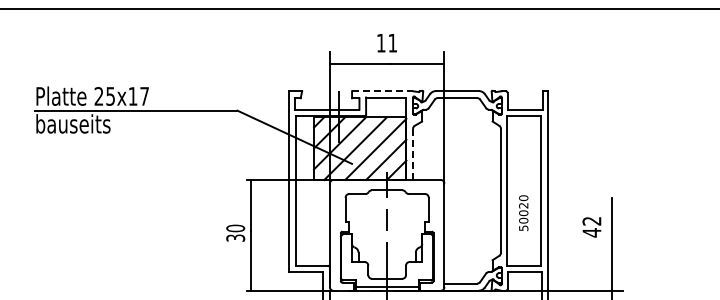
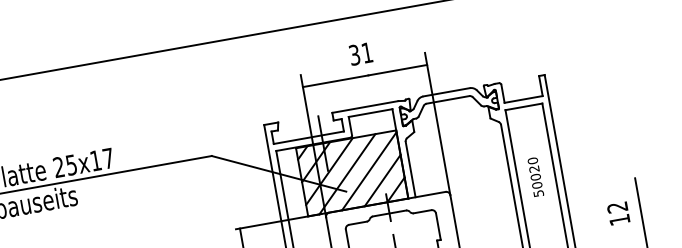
text: (380, 42) -> (353, 54), 11 -> 31
line: (383, 91) -> (366, 107), dashed -> solid
line: (413, 154) -> (411, 169), dashed -> solid
text: (523, 213) -> (535, 177), moved
text: (591, 232) -> (619, 219), 42 -> 12

